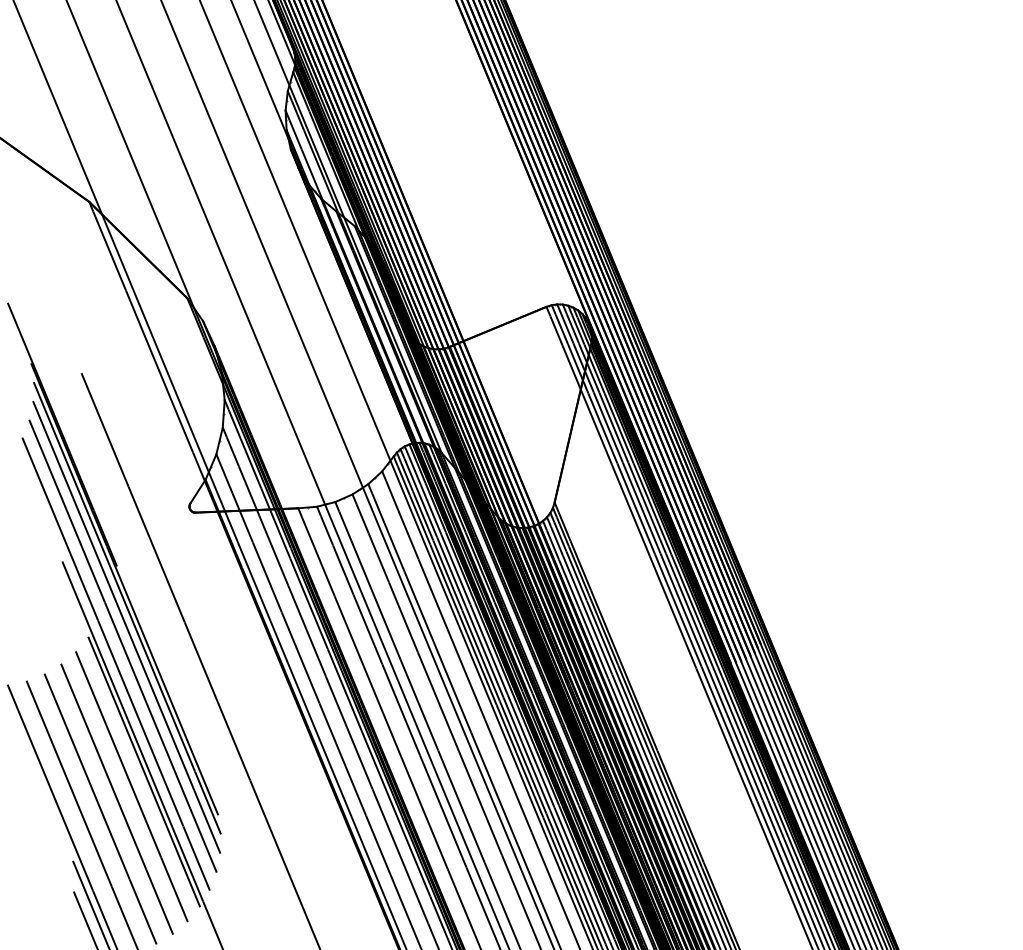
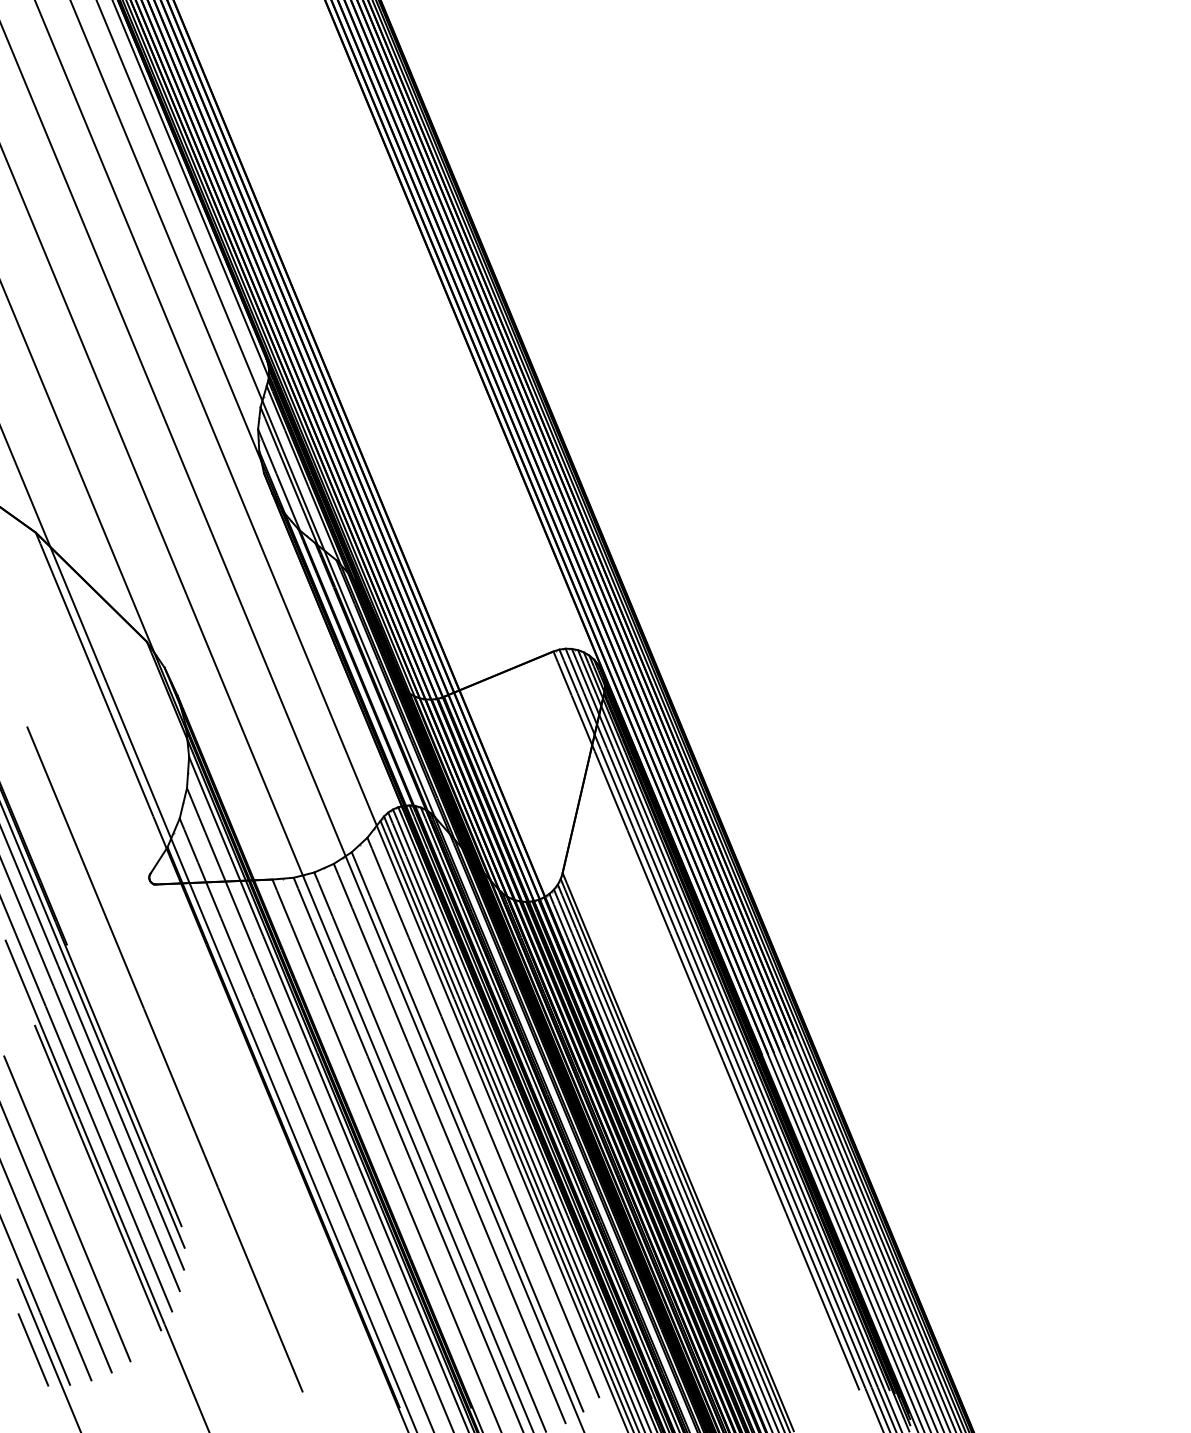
line: (132, 786) -> (84, 1194), removed

